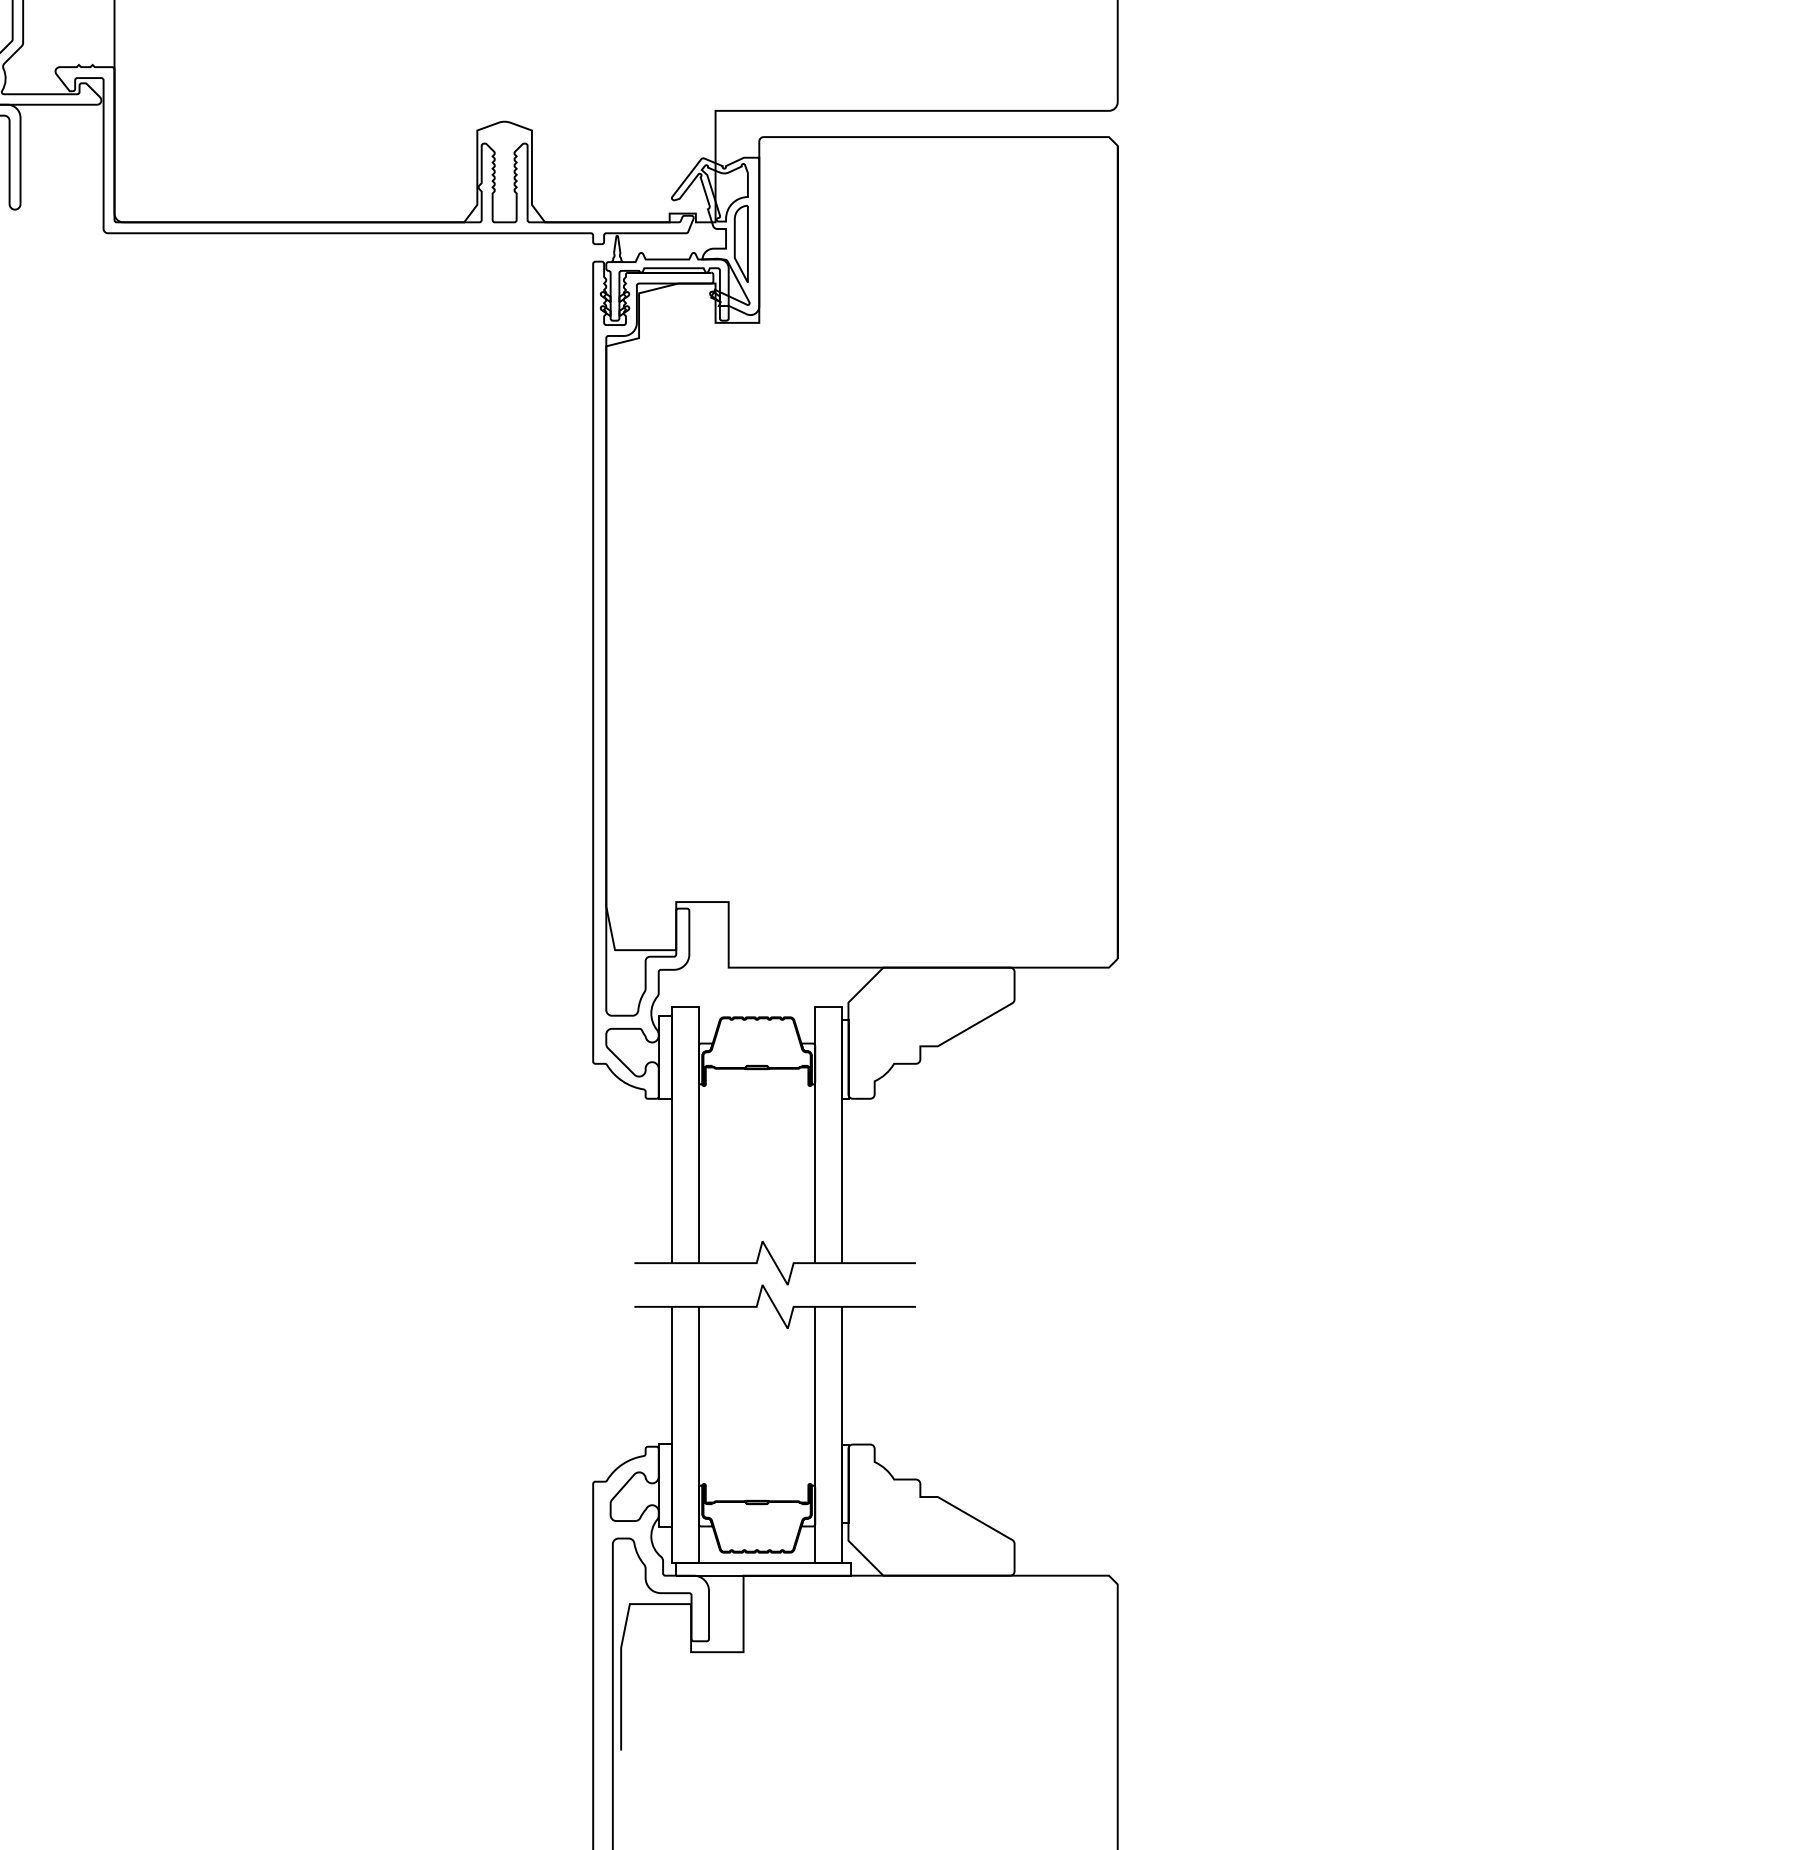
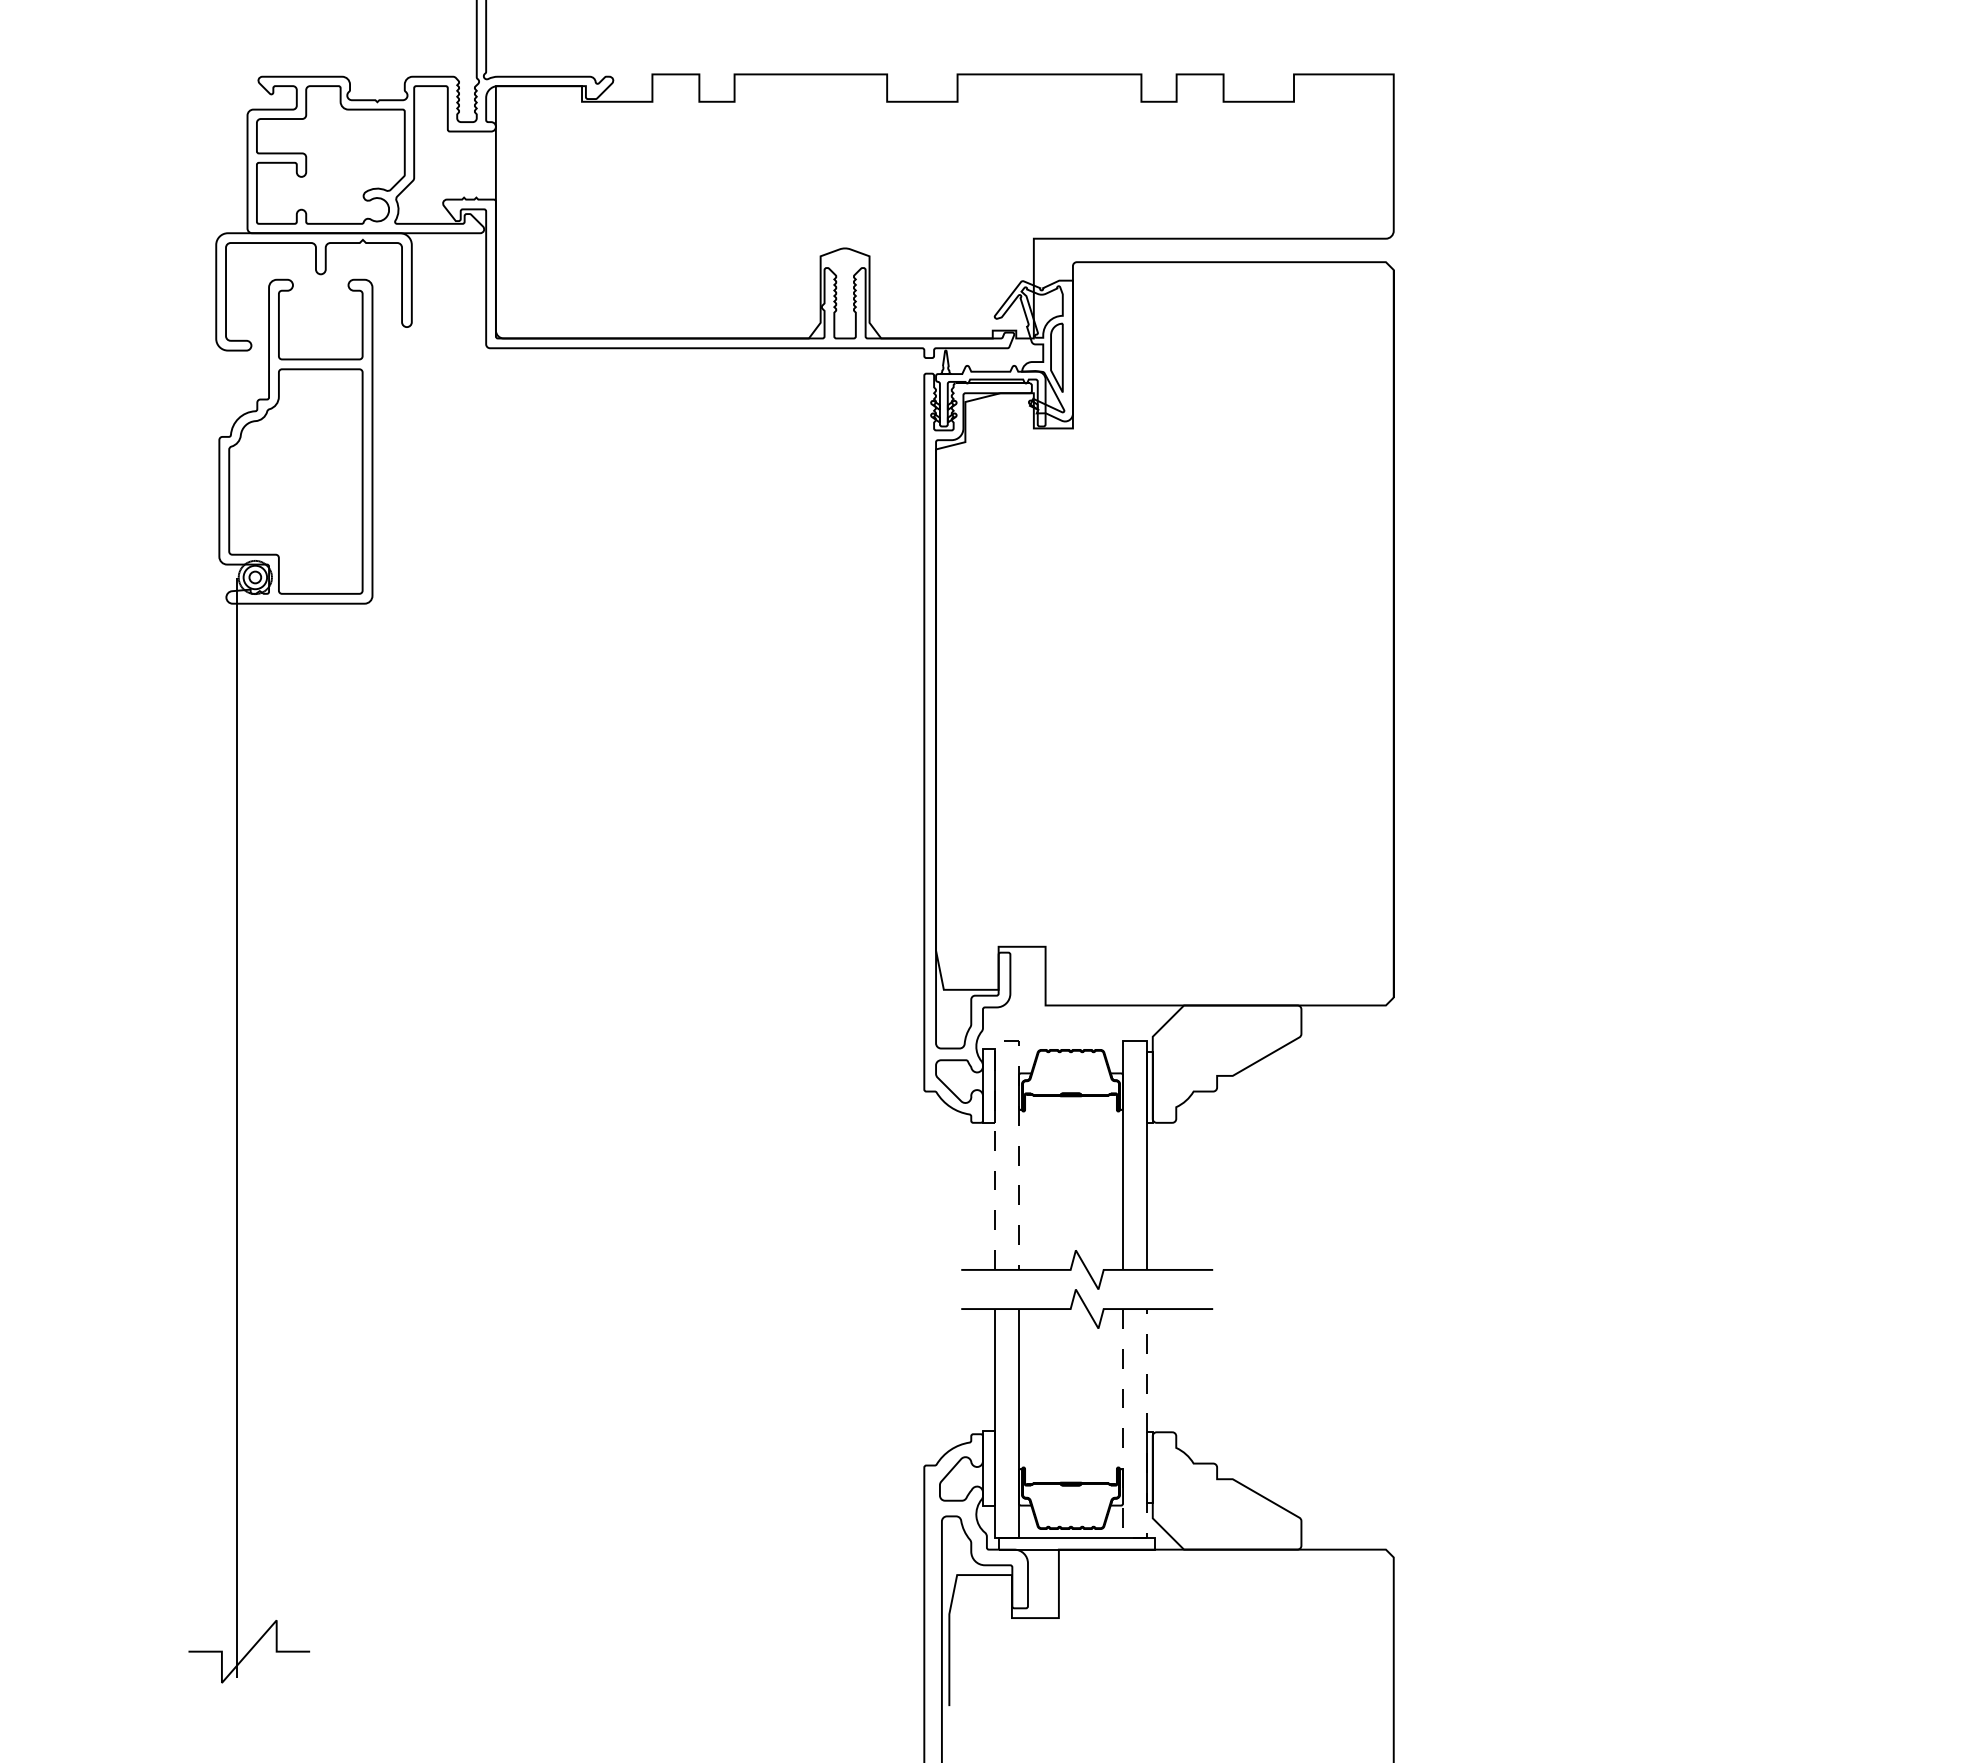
line: (686, 1007) -> (1007, 1041), solid -> dashed
line: (829, 1562) -> (1135, 1537), solid -> dashed

